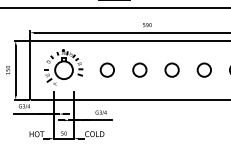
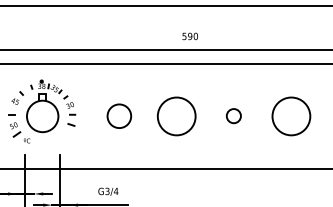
circle: (139, 69) -> (176, 115), size x1.6
circle: (171, 69) -> (232, 115), size x0.6
circle: (203, 69) -> (289, 115), size x1.6

